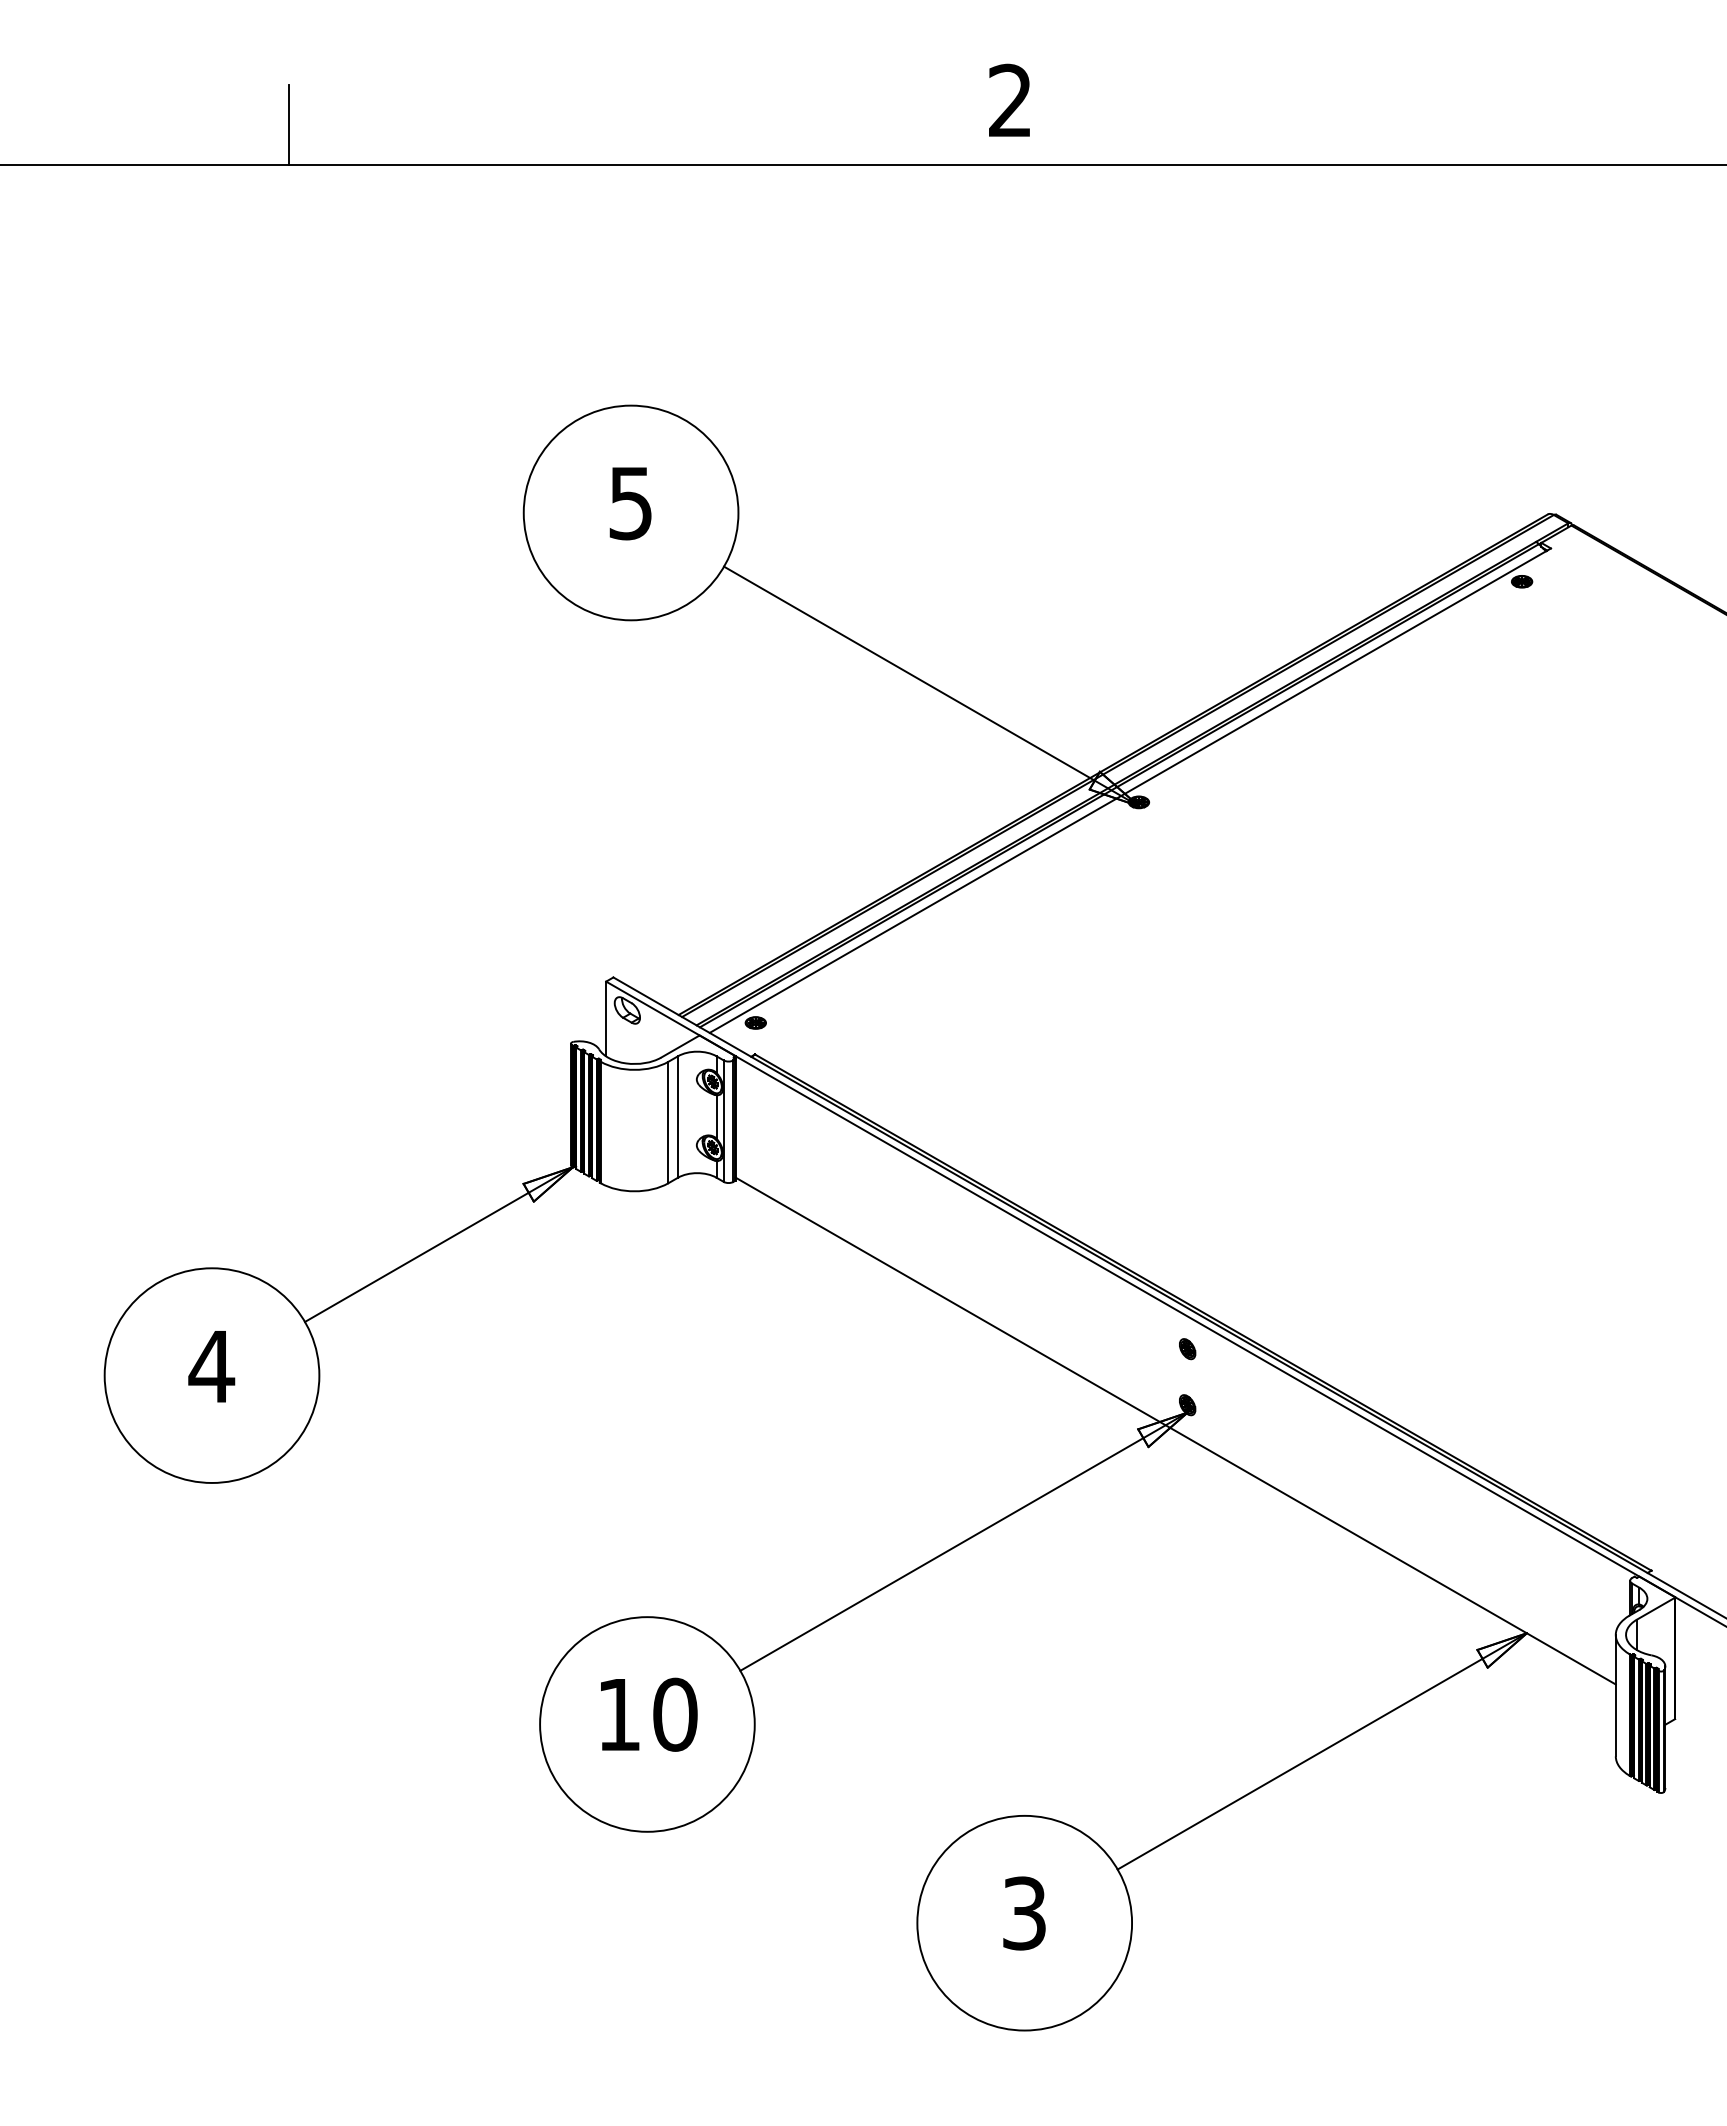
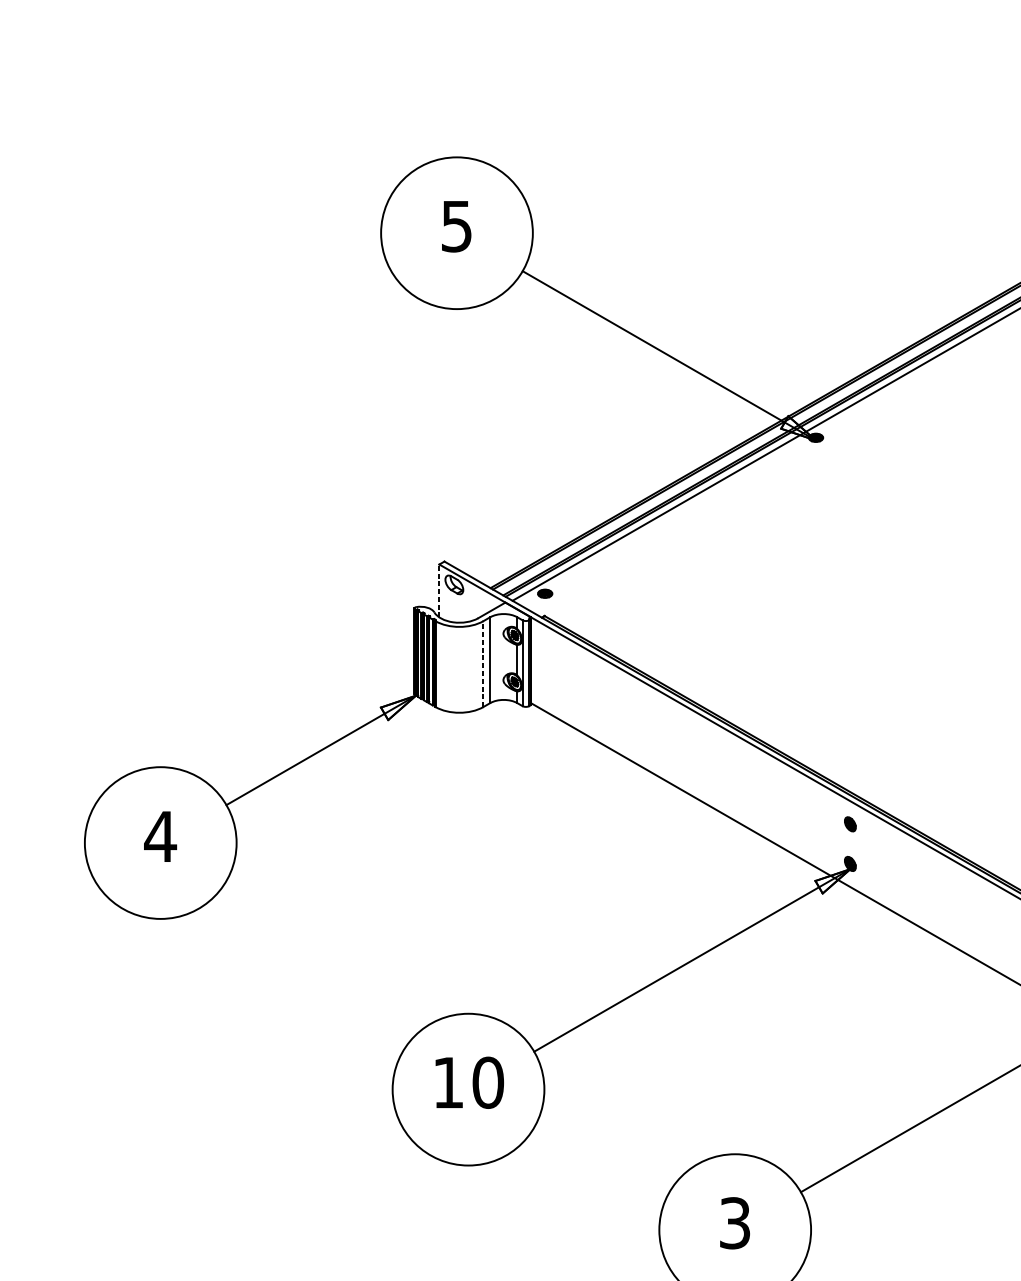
line: (606, 1018) -> (439, 590), solid -> dashed
line: (668, 1122) -> (483, 664), solid -> dashed

